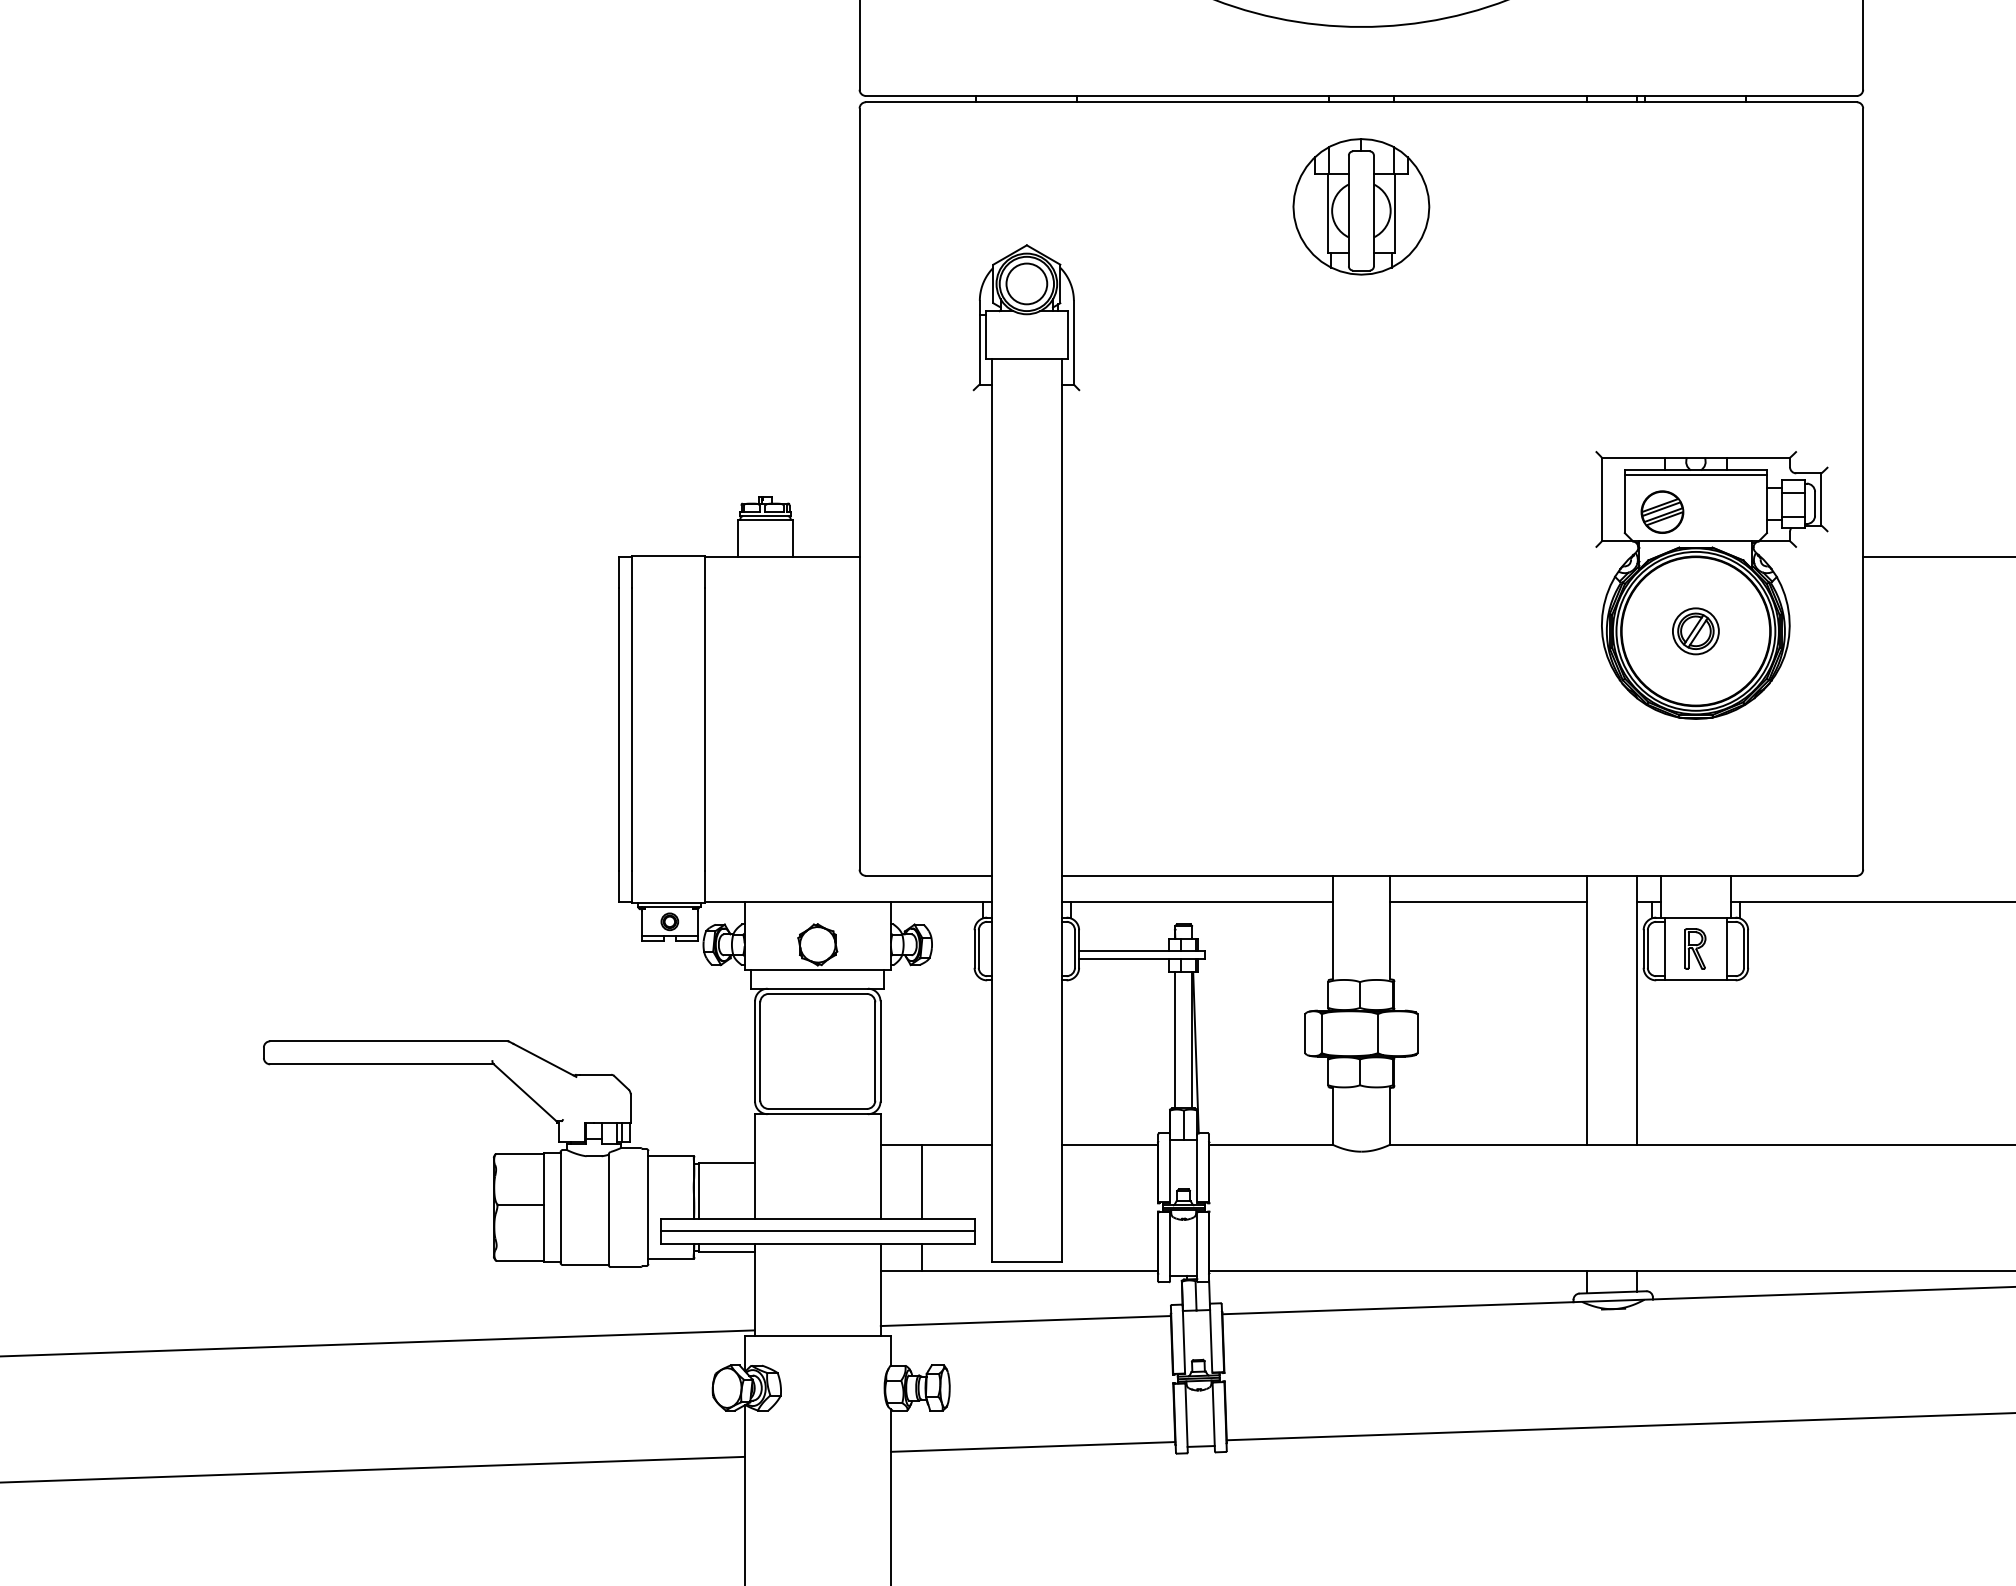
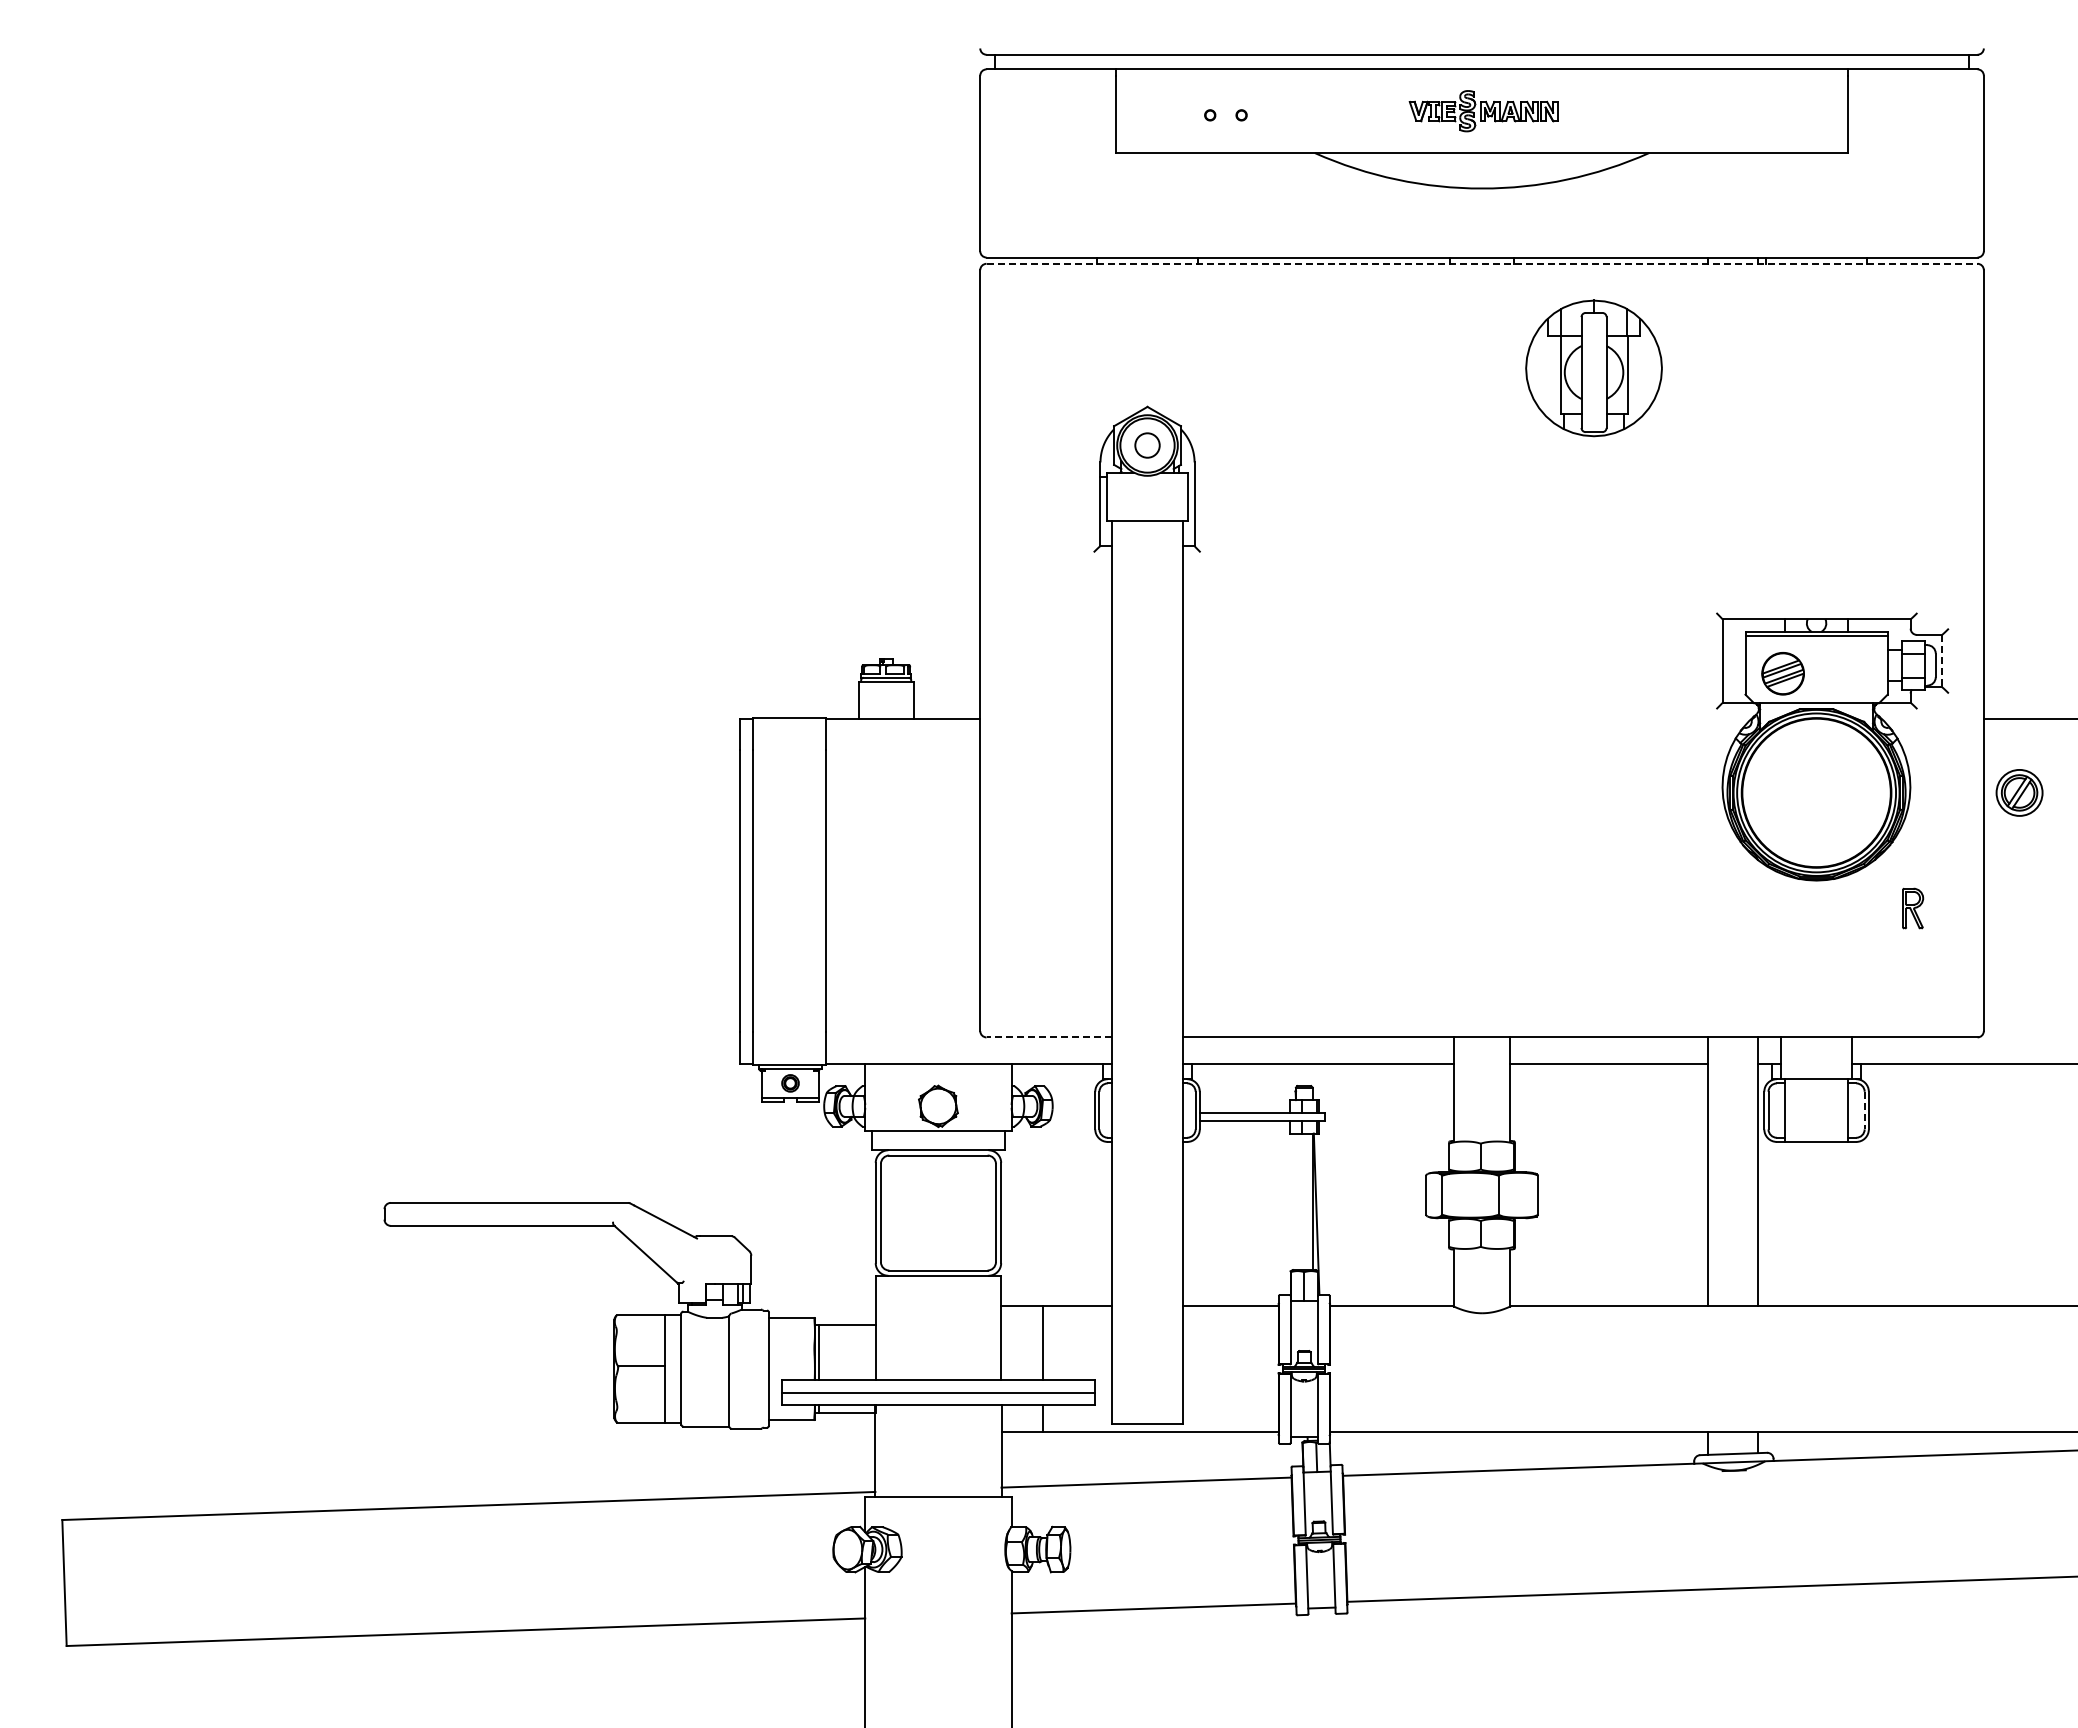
line: (1361, 101) -> (1482, 263), solid -> dashed
part: (1360, 206) -> (1593, 368), moved
circle: (1026, 283) -> (1147, 445), size x0.6
line: (1821, 499) -> (1942, 661), solid -> dashed
part: (1695, 630) -> (2019, 792), moved
line: (928, 875) -> (1049, 1037), solid -> dashed
part: (1695, 948) -> (1913, 908), moved
line: (1743, 948) -> (1864, 1110), solid -> dashed
line: (1174, 1039) -> (1295, 1201), removed

